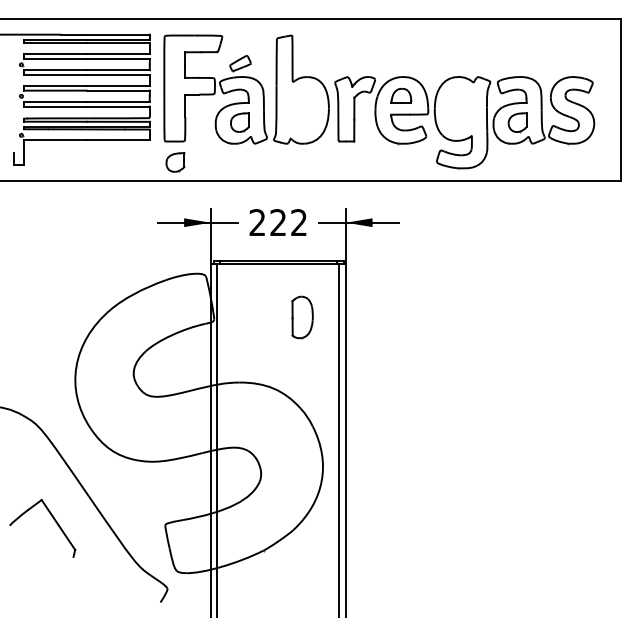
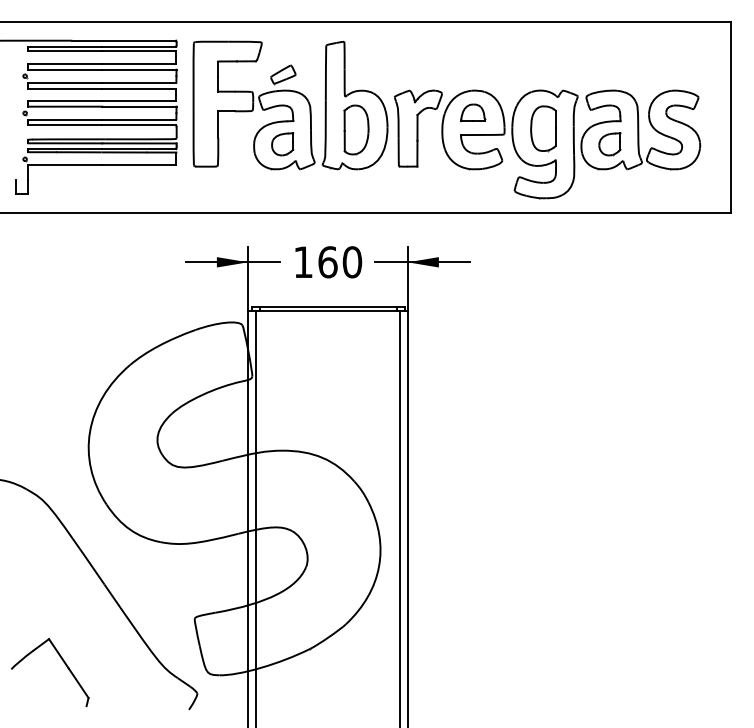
part: (461, 109) -> (543, 128), added
part: (175, 162) -> (206, 191), removed
text: (278, 222) -> (328, 262), 222 -> 160
part: (302, 317) -> (356, 129), moved
part: (54, 521) -> (64, 664), moved

